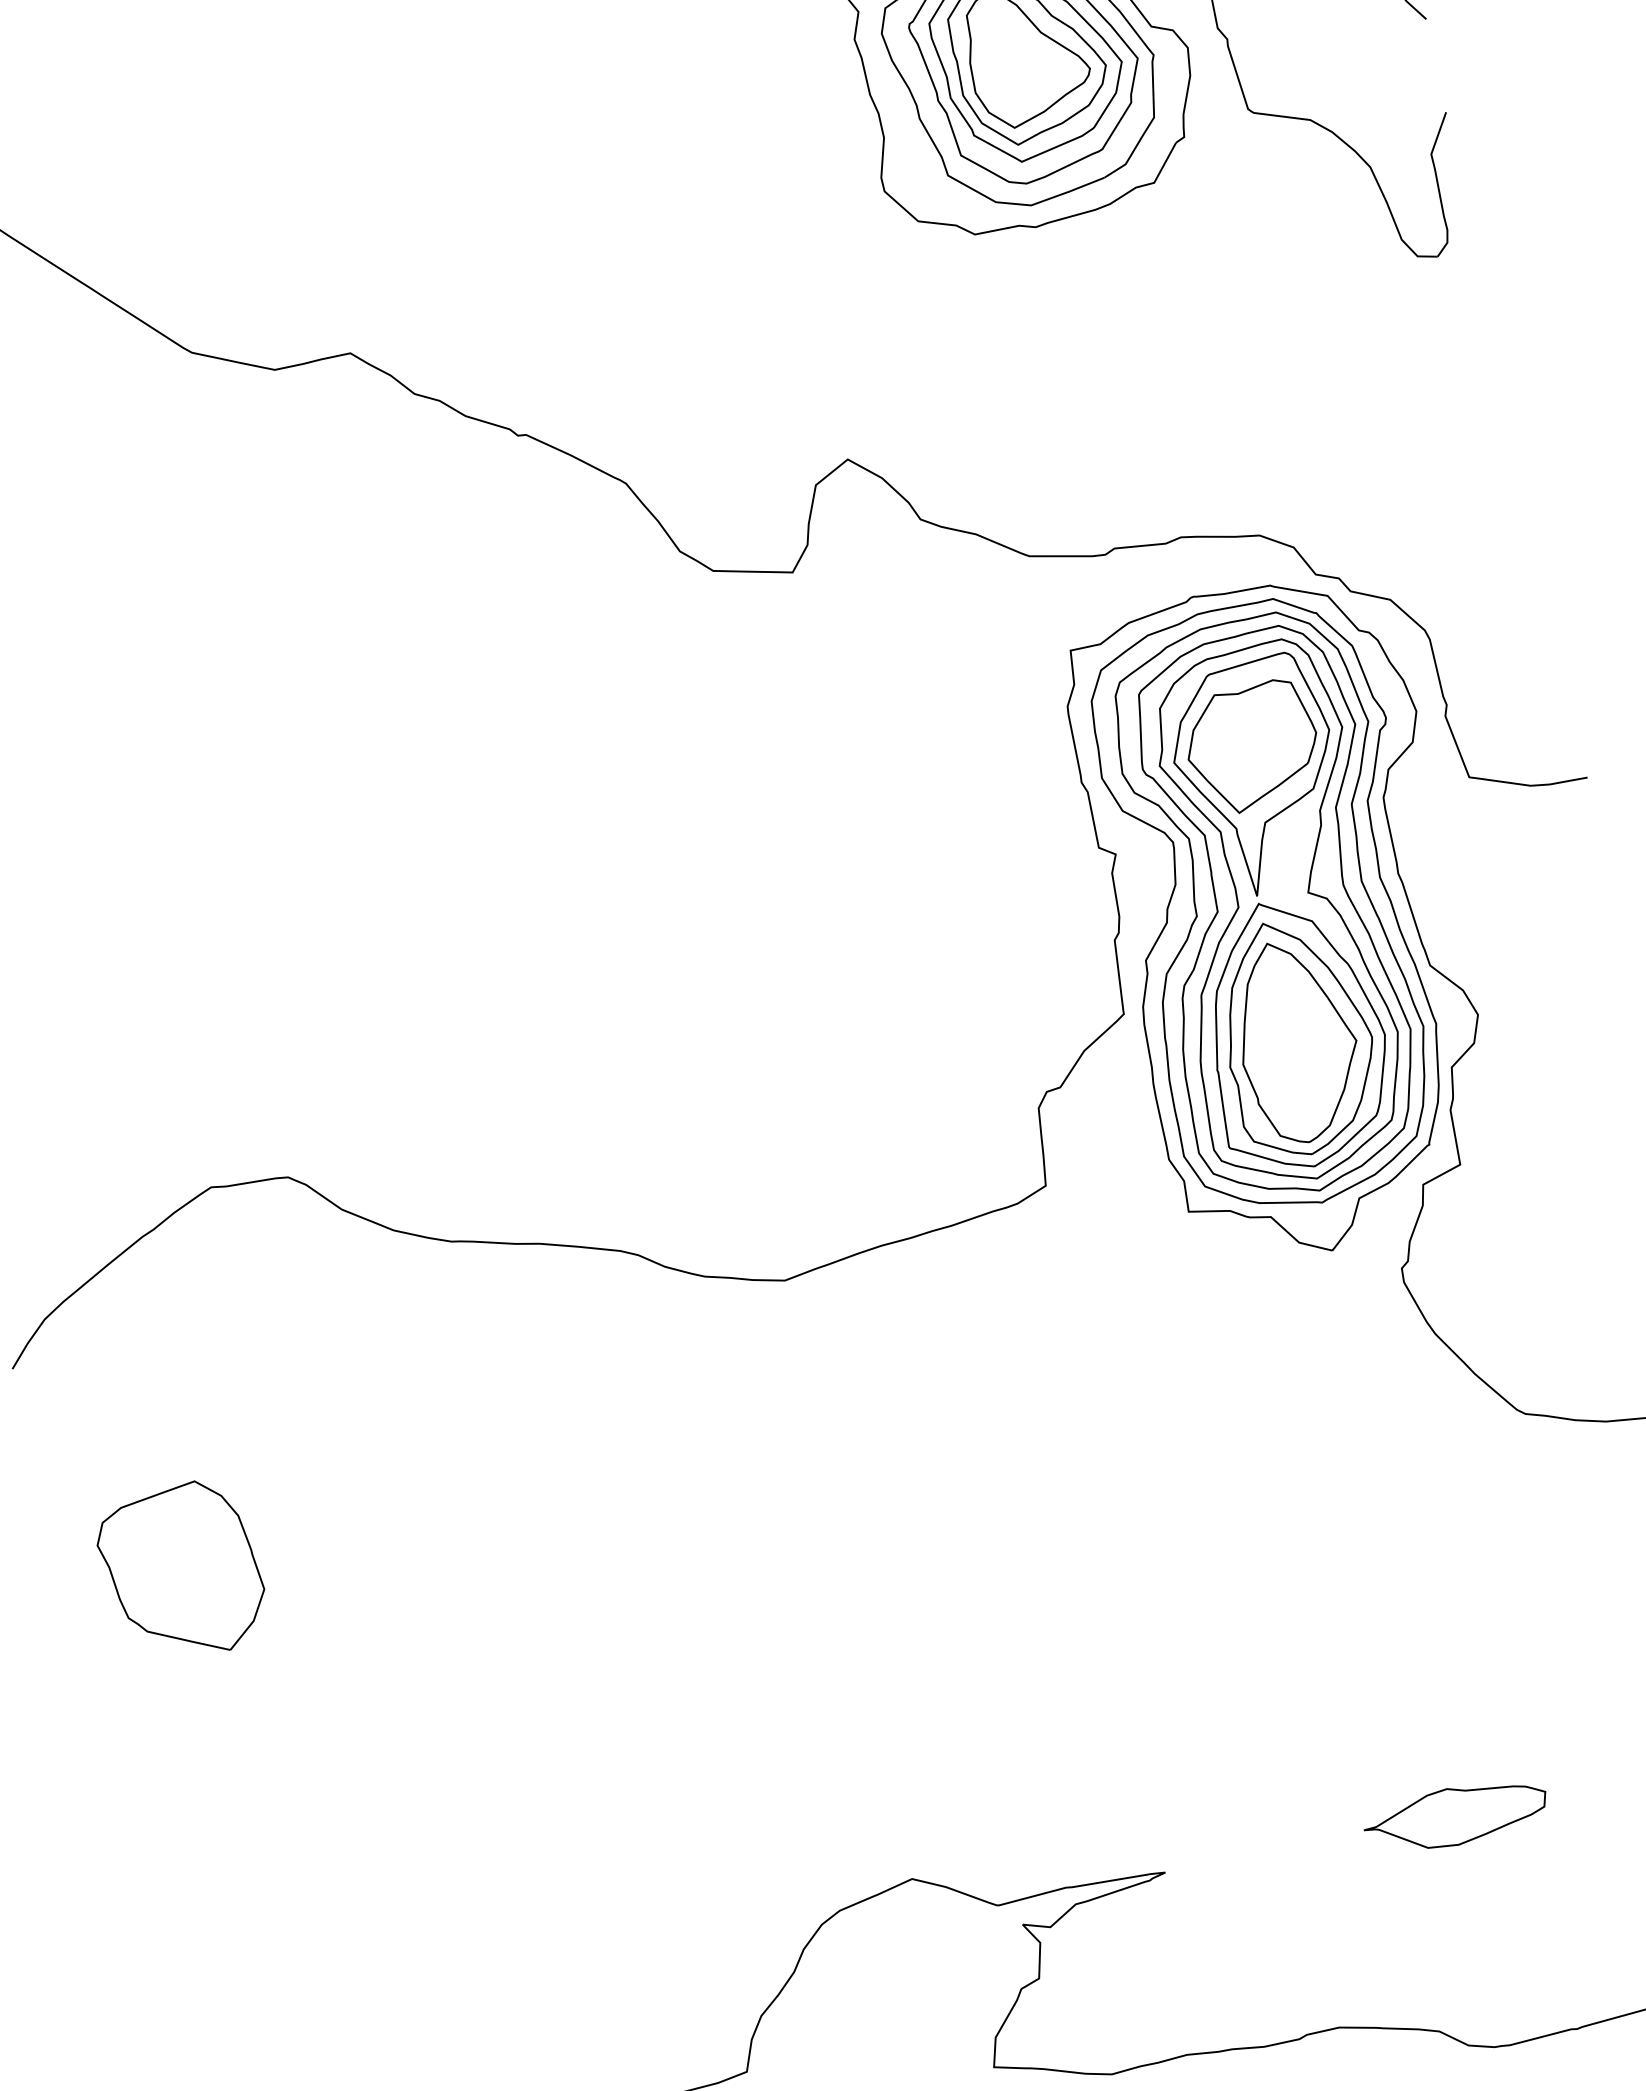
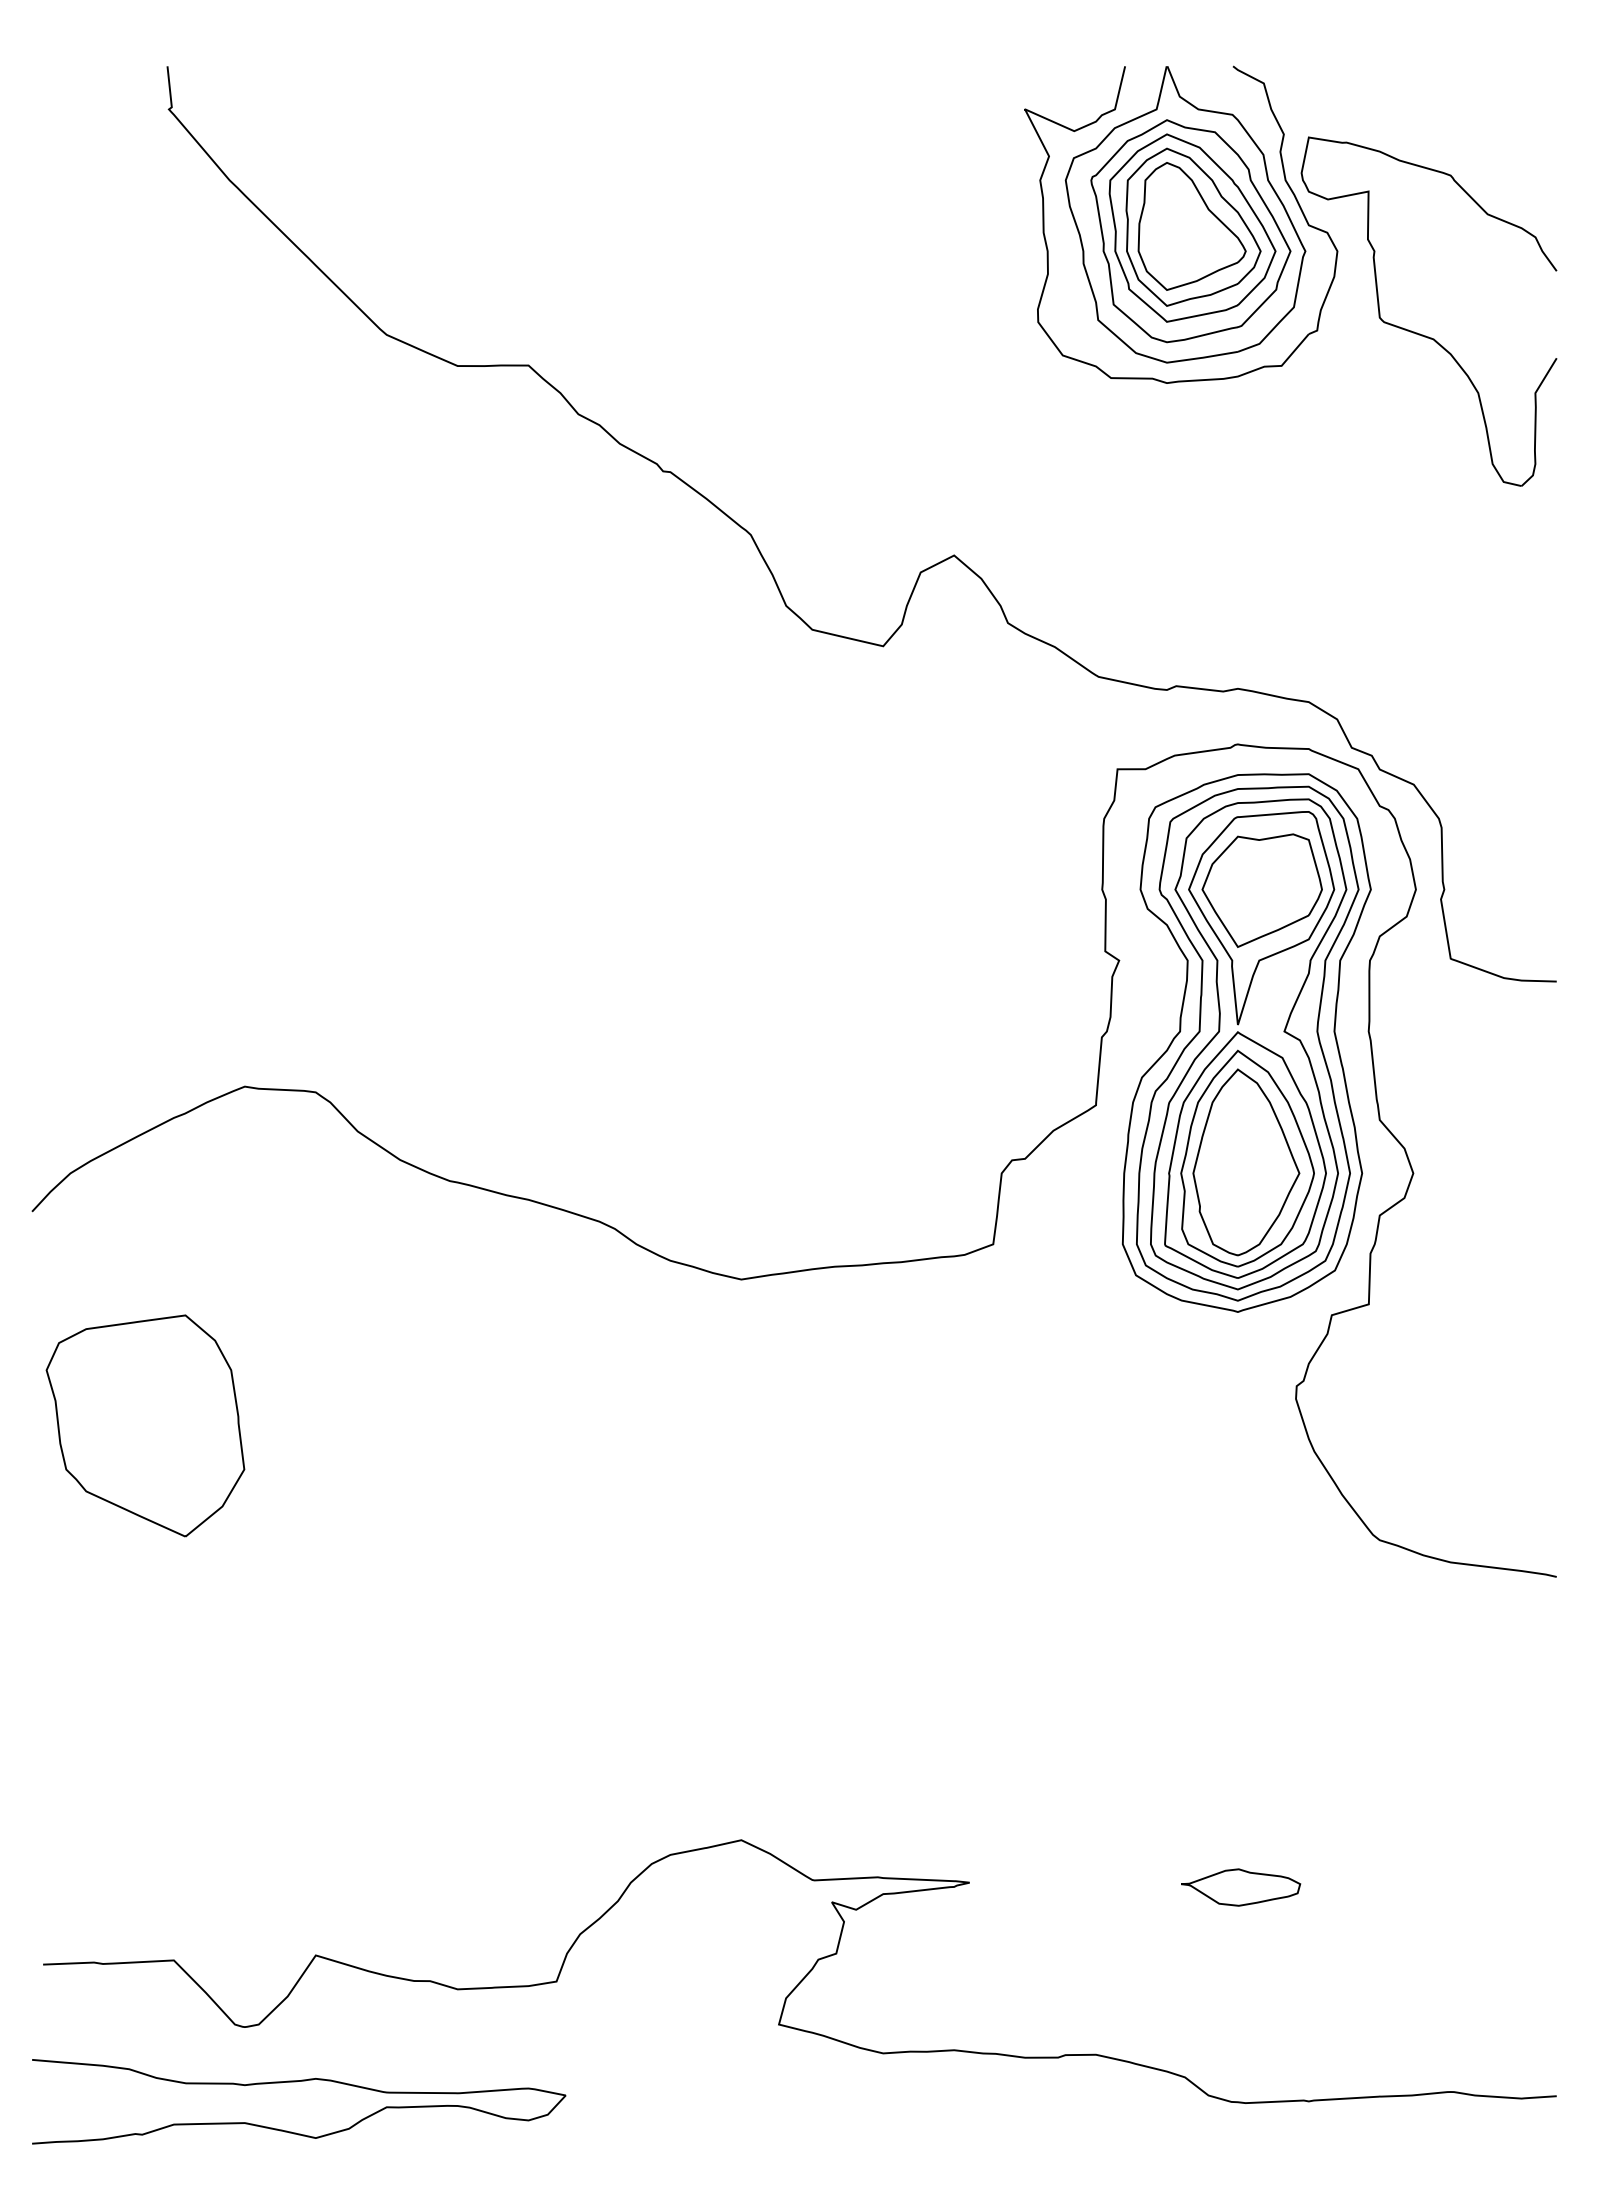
part: (1274, 929) -> (1247, 1058), removed
part: (180, 1571) -> (144, 1425), size x1.4
part: (1455, 1816) -> (1240, 1887), size x0.7

